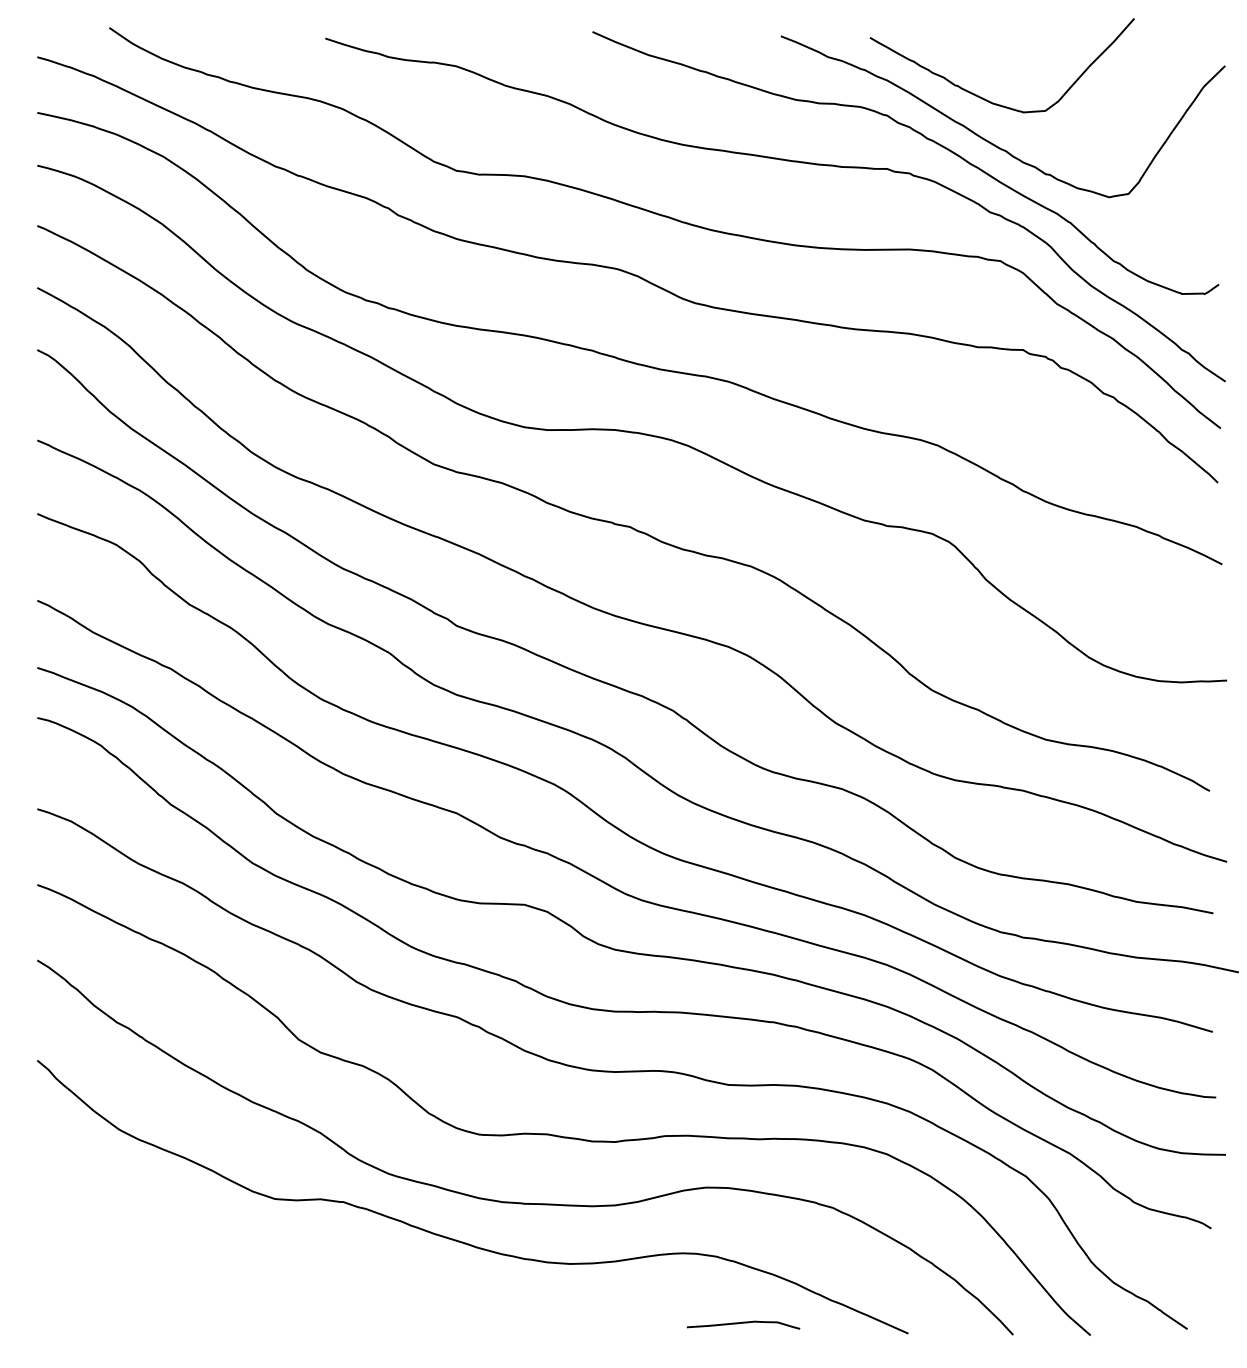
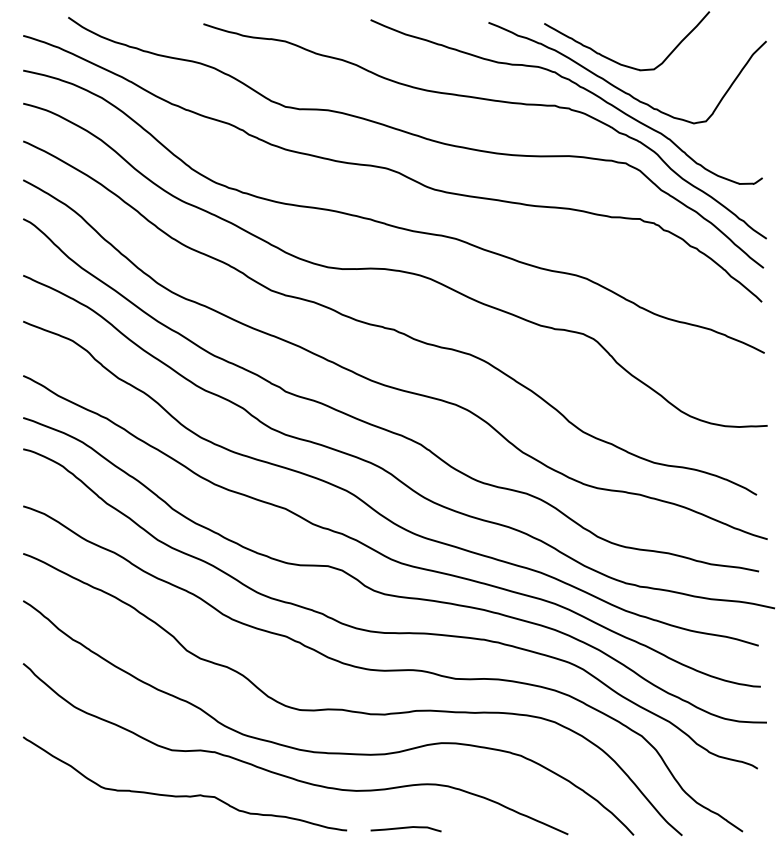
curve: (295, 1271) -> (184, 795), added
curve: (742, 1324) -> (405, 828), moved

